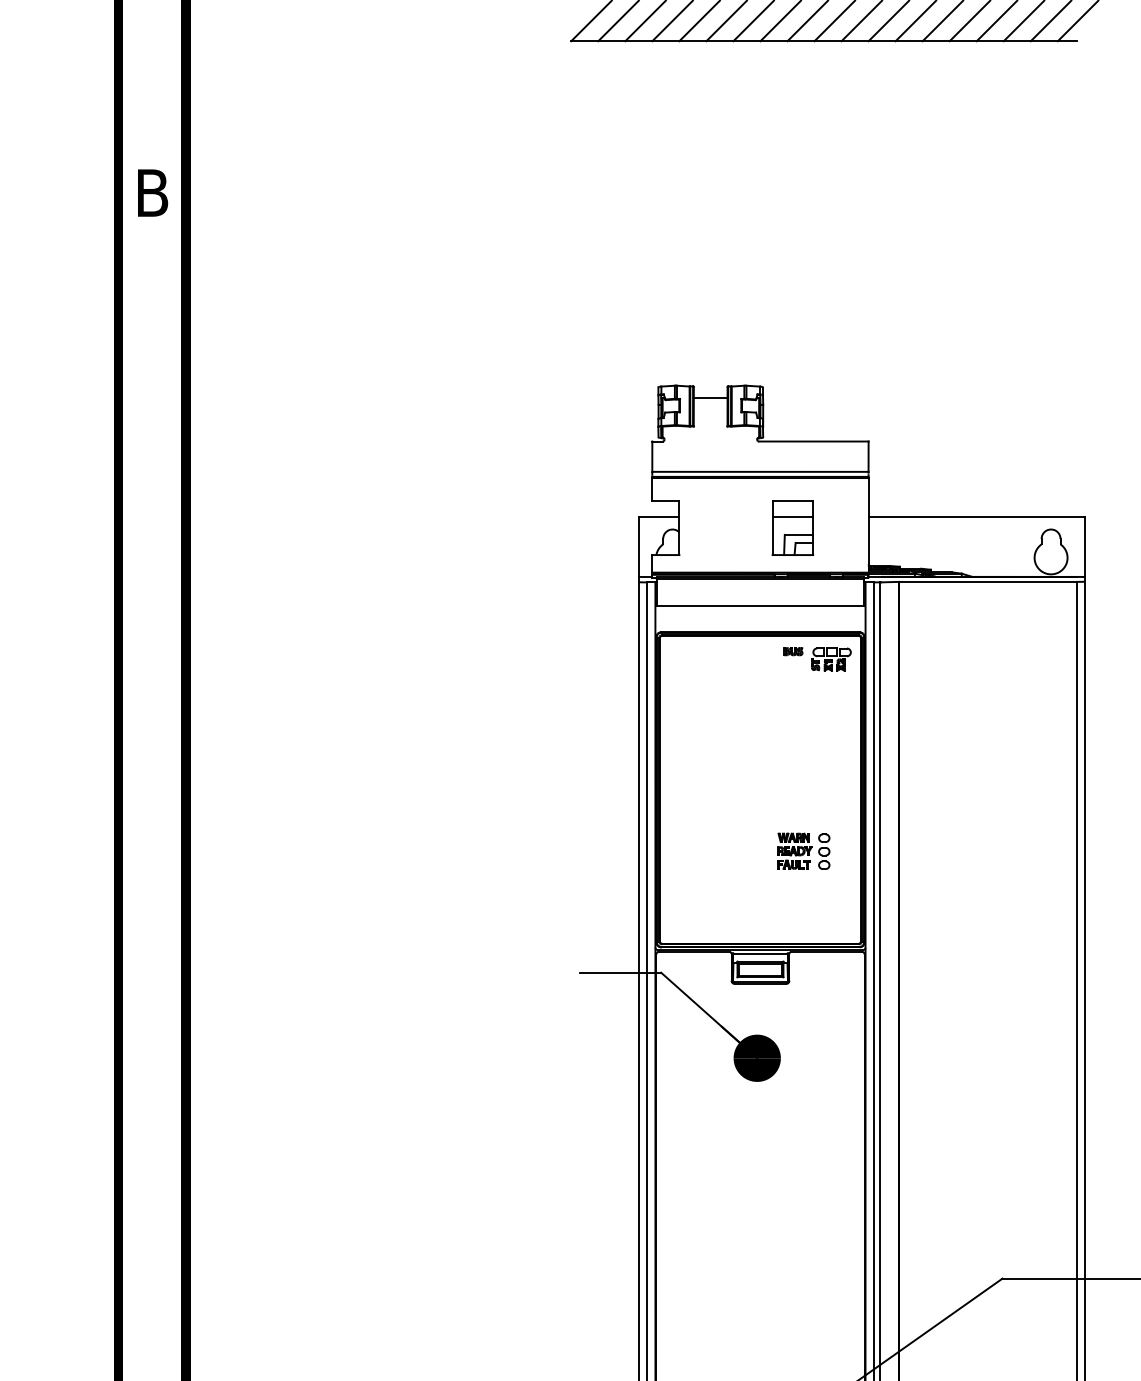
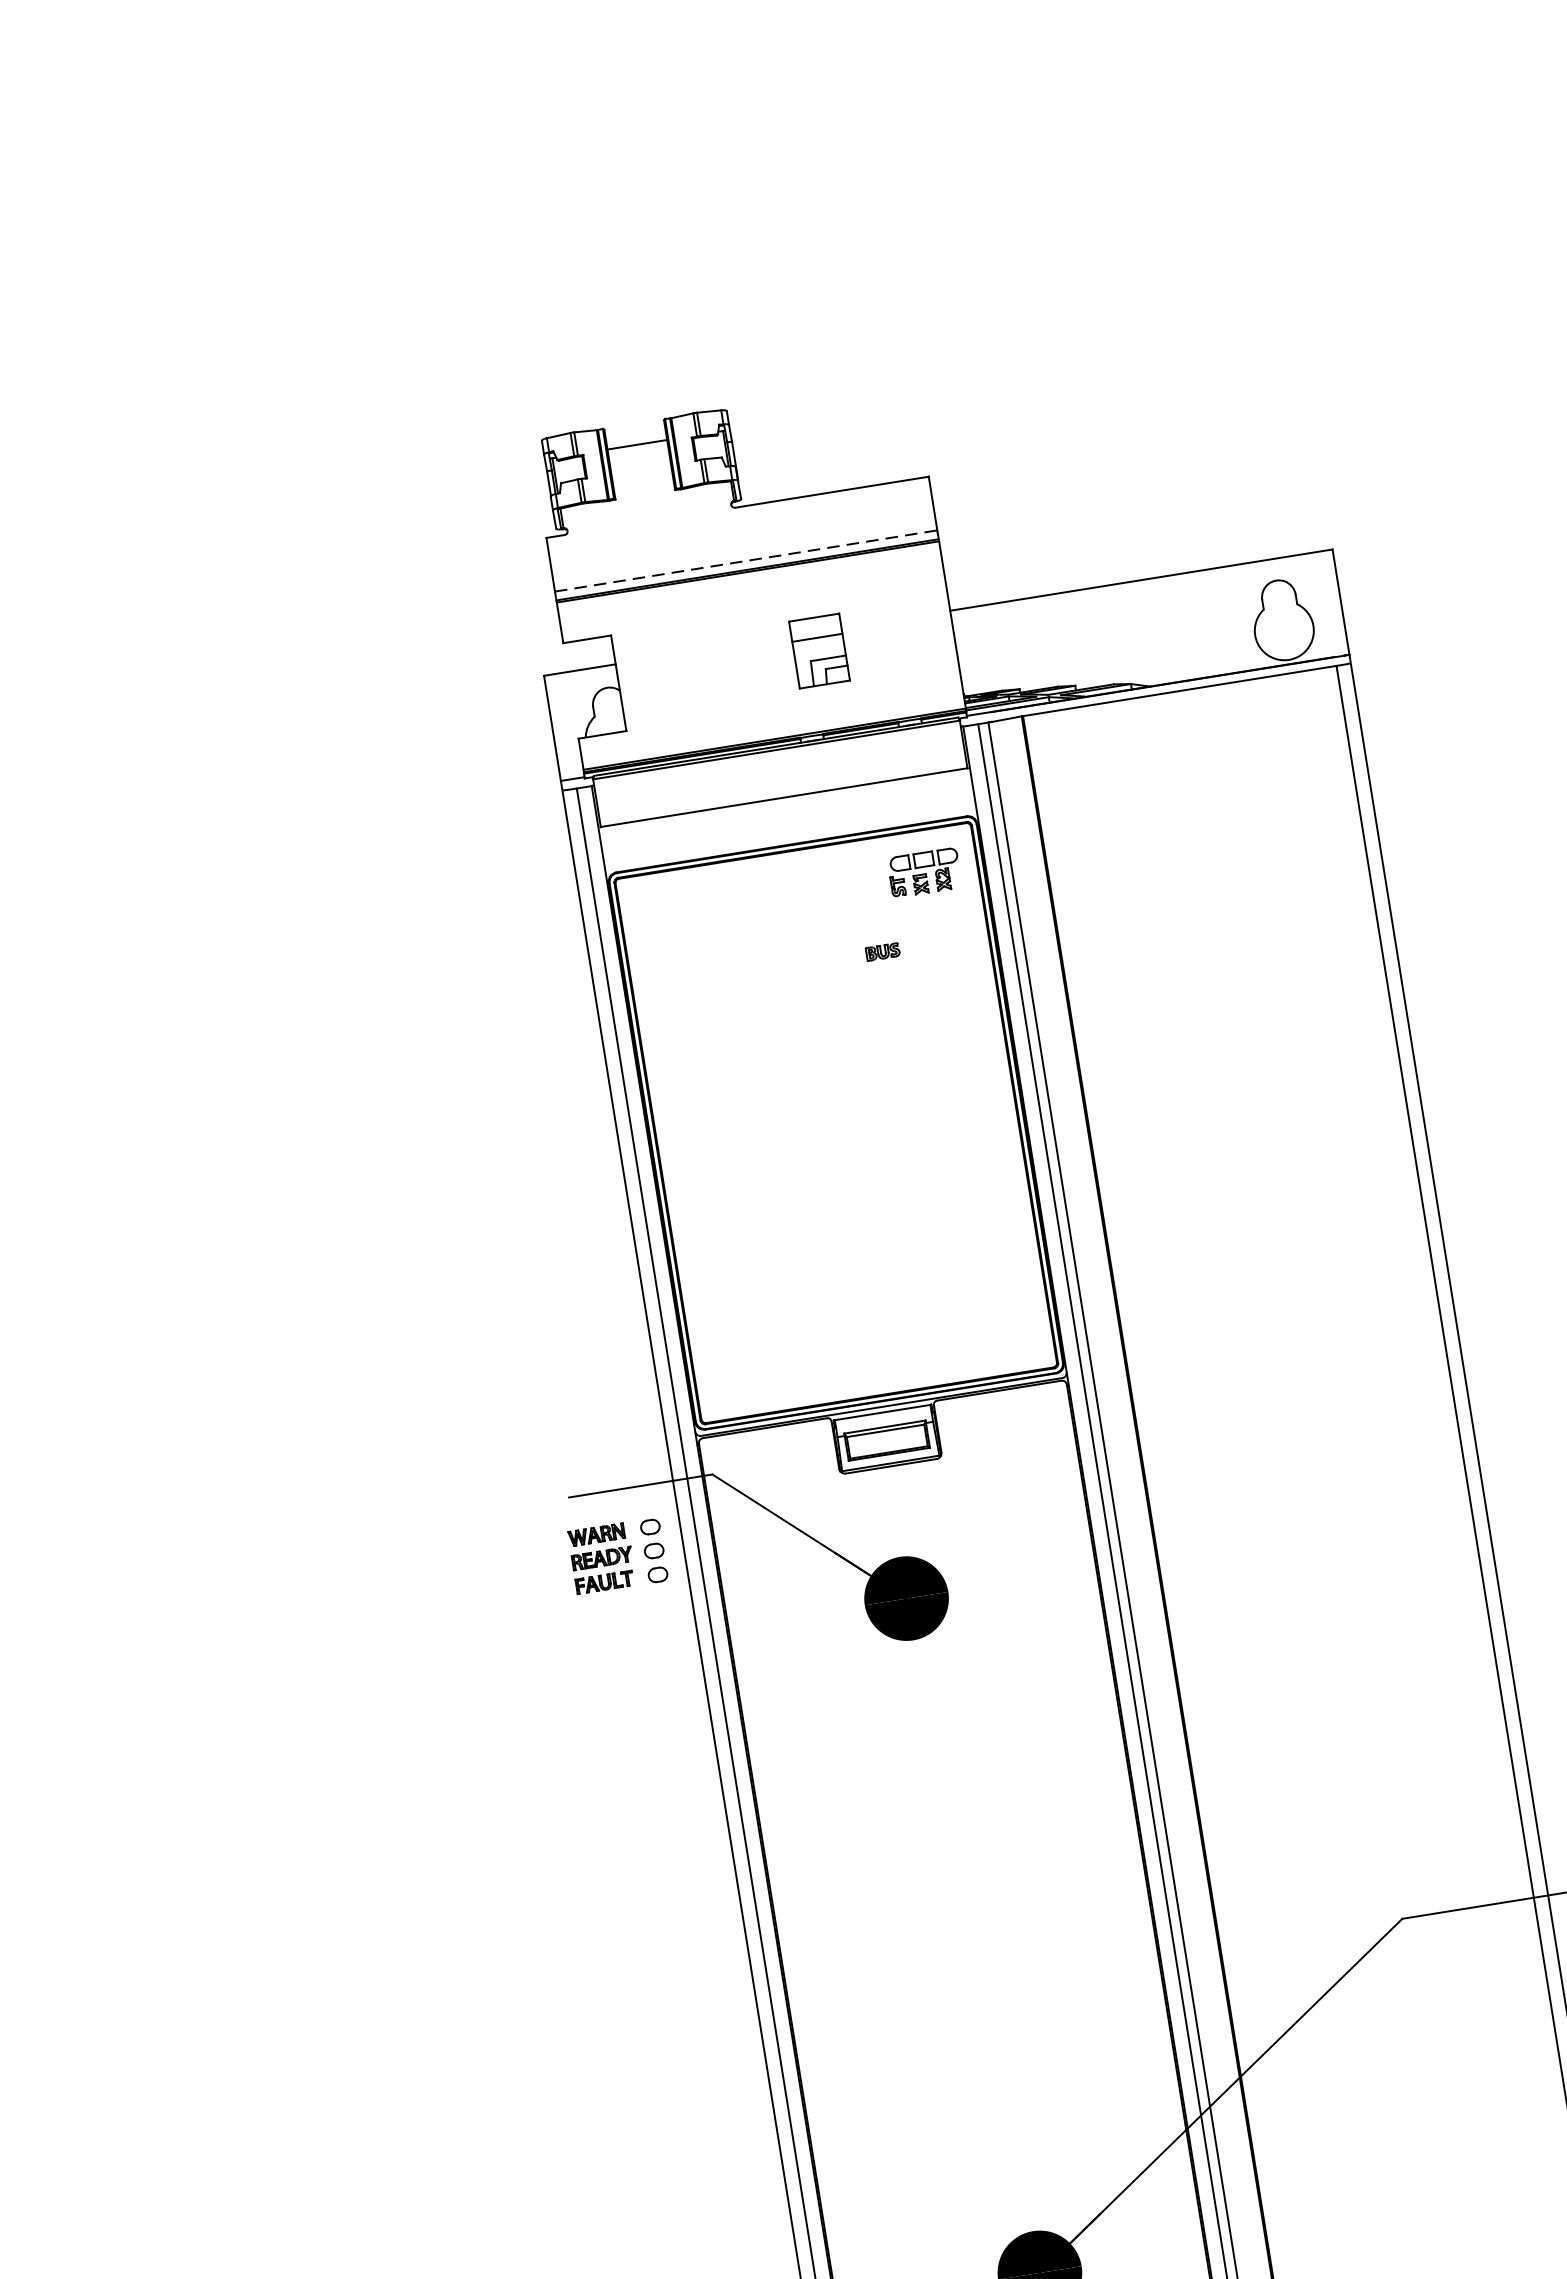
line: (760, 471) -> (746, 560), solid -> dashed
part: (792, 527) -> (818, 650), size x0.7
part: (793, 651) -> (883, 951), moved
part: (803, 850) -> (617, 1554), moved

